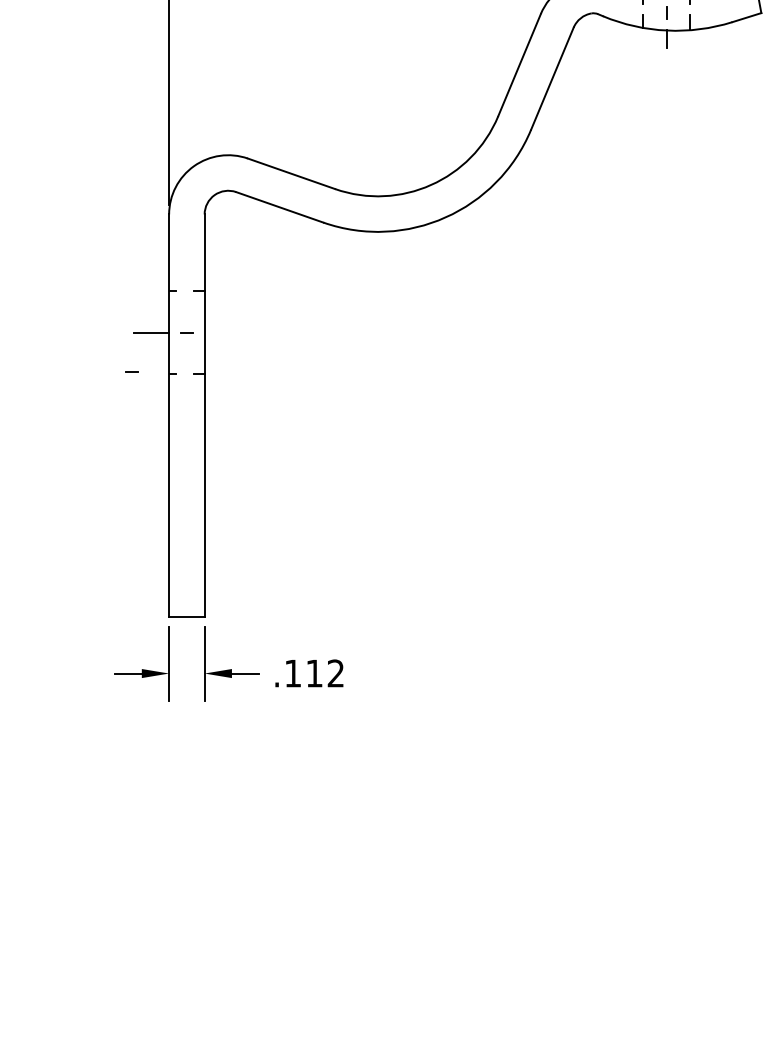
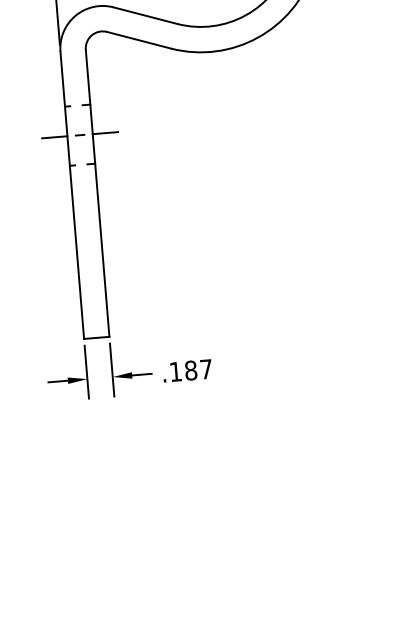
line: (222, 332) -> (105, 132), added
line: (131, 371) -> (42, 165), removed
text: (324, 673) -> (198, 369), .112 -> .187

